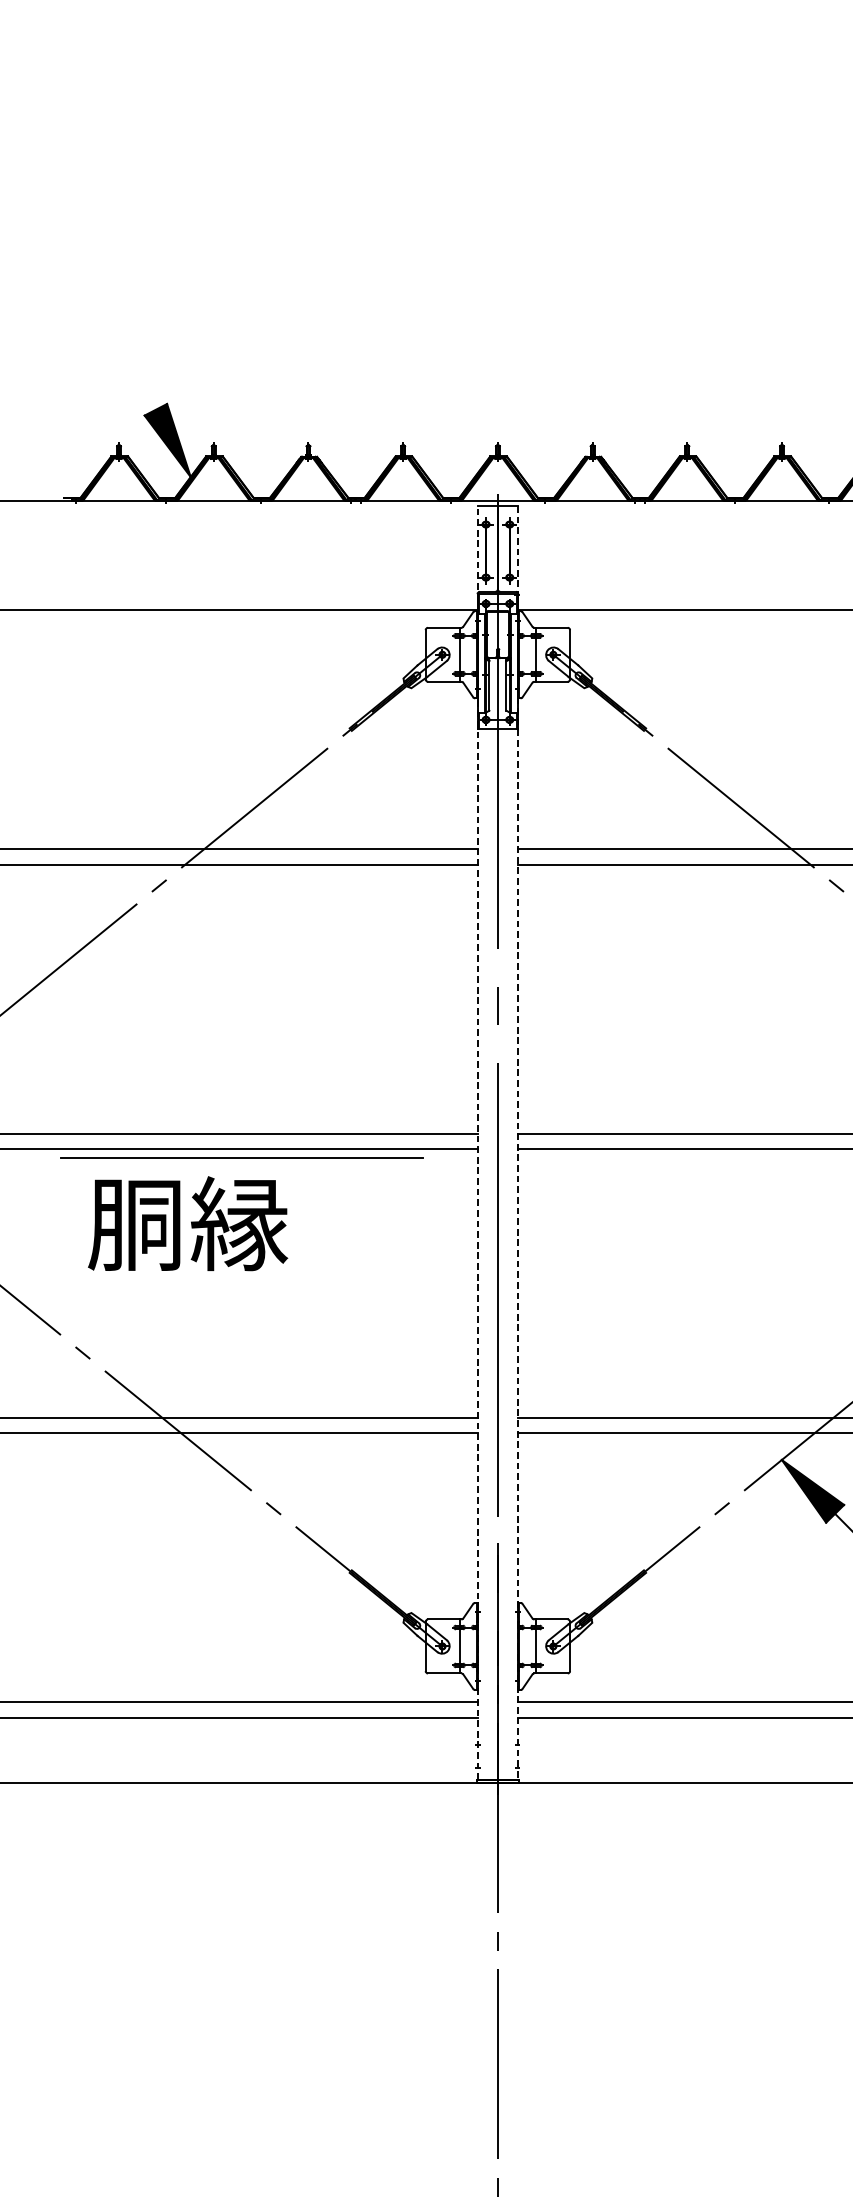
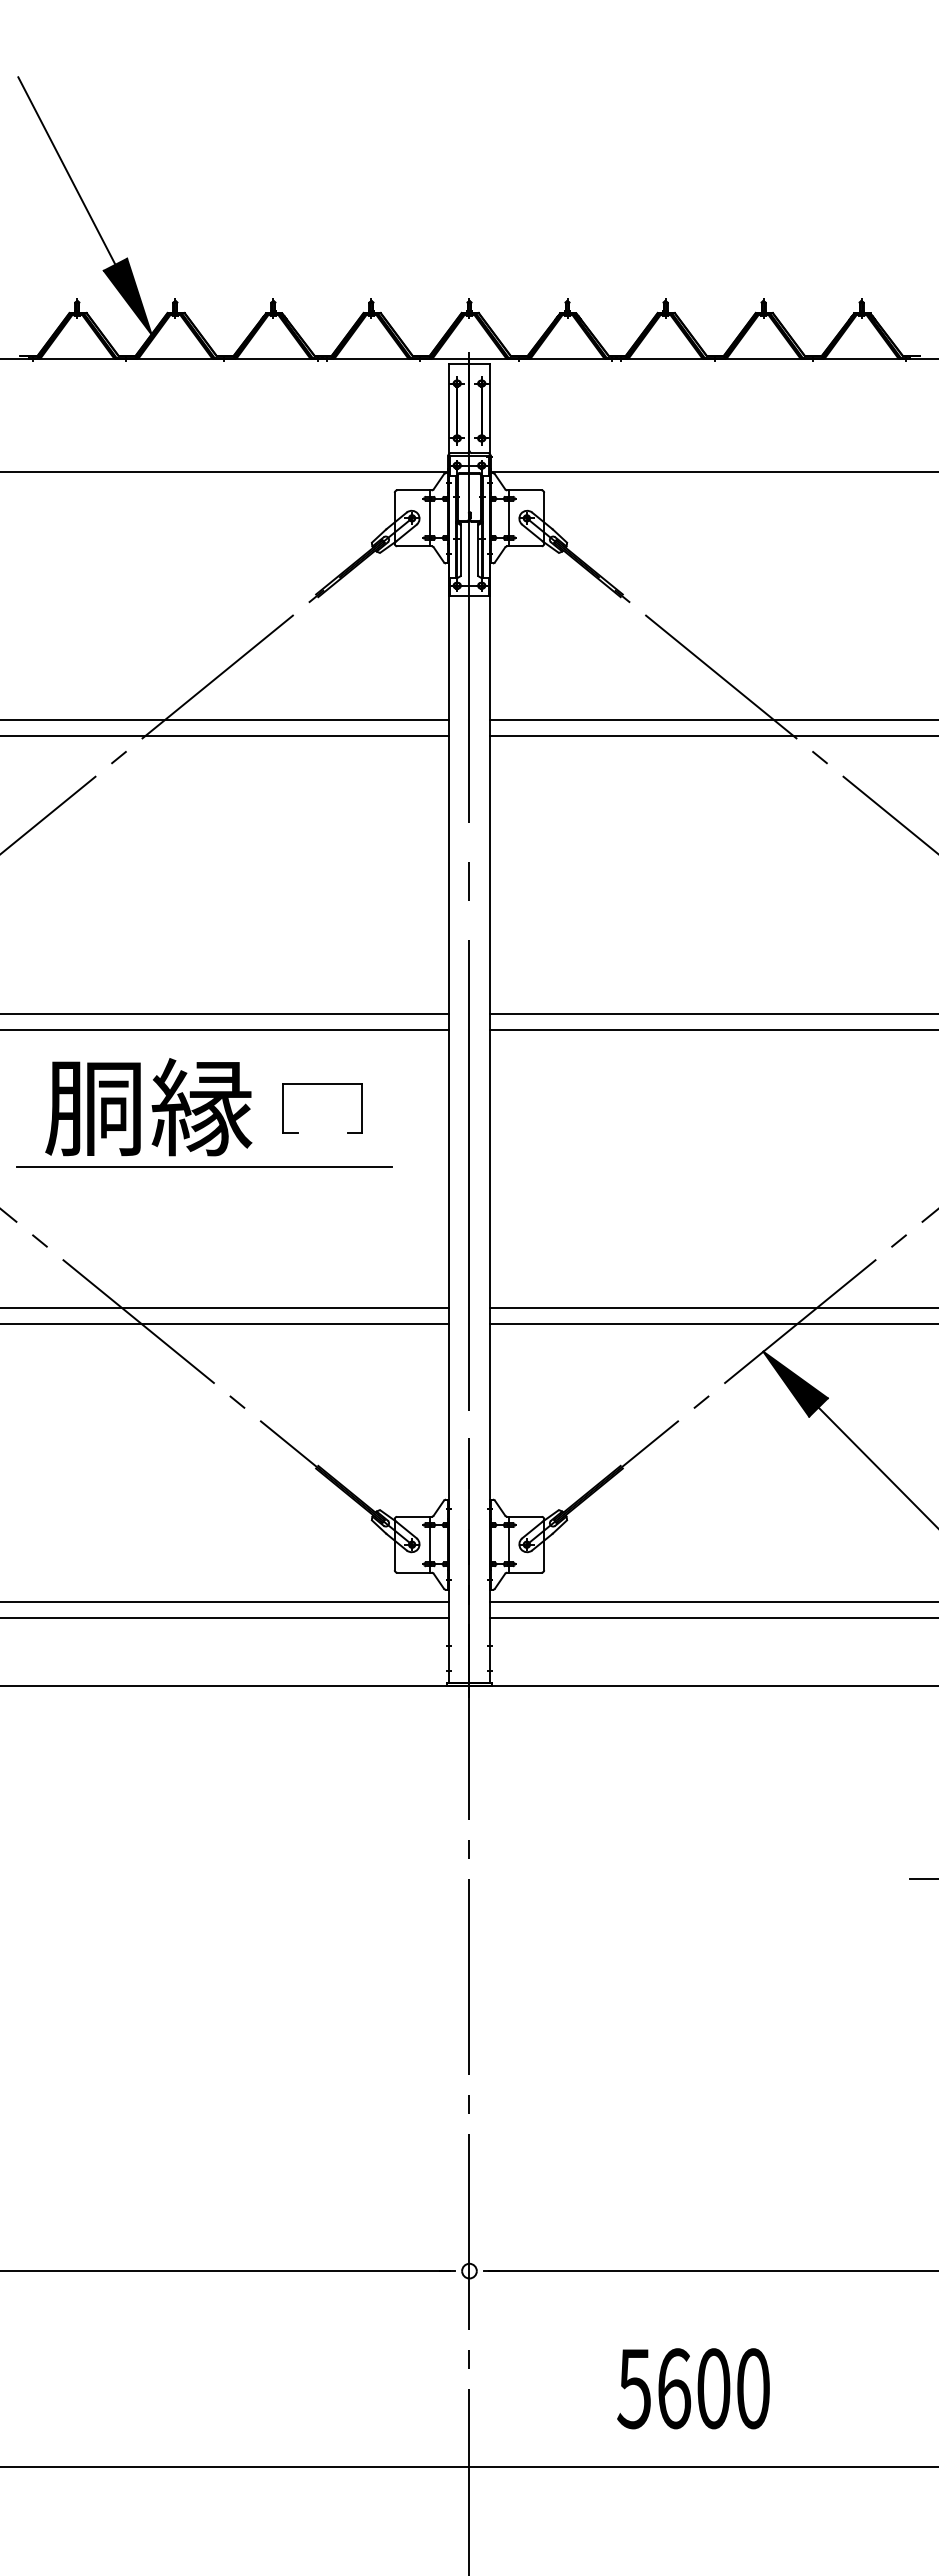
line: (108, 318) -> (66, 170), added
line: (477, 1142) -> (448, 1023), dashed -> solid
line: (518, 1143) -> (490, 1024), dashed -> solid
line: (241, 1157) -> (204, 1166), moved
part: (355, 1201) -> (322, 1084), added

